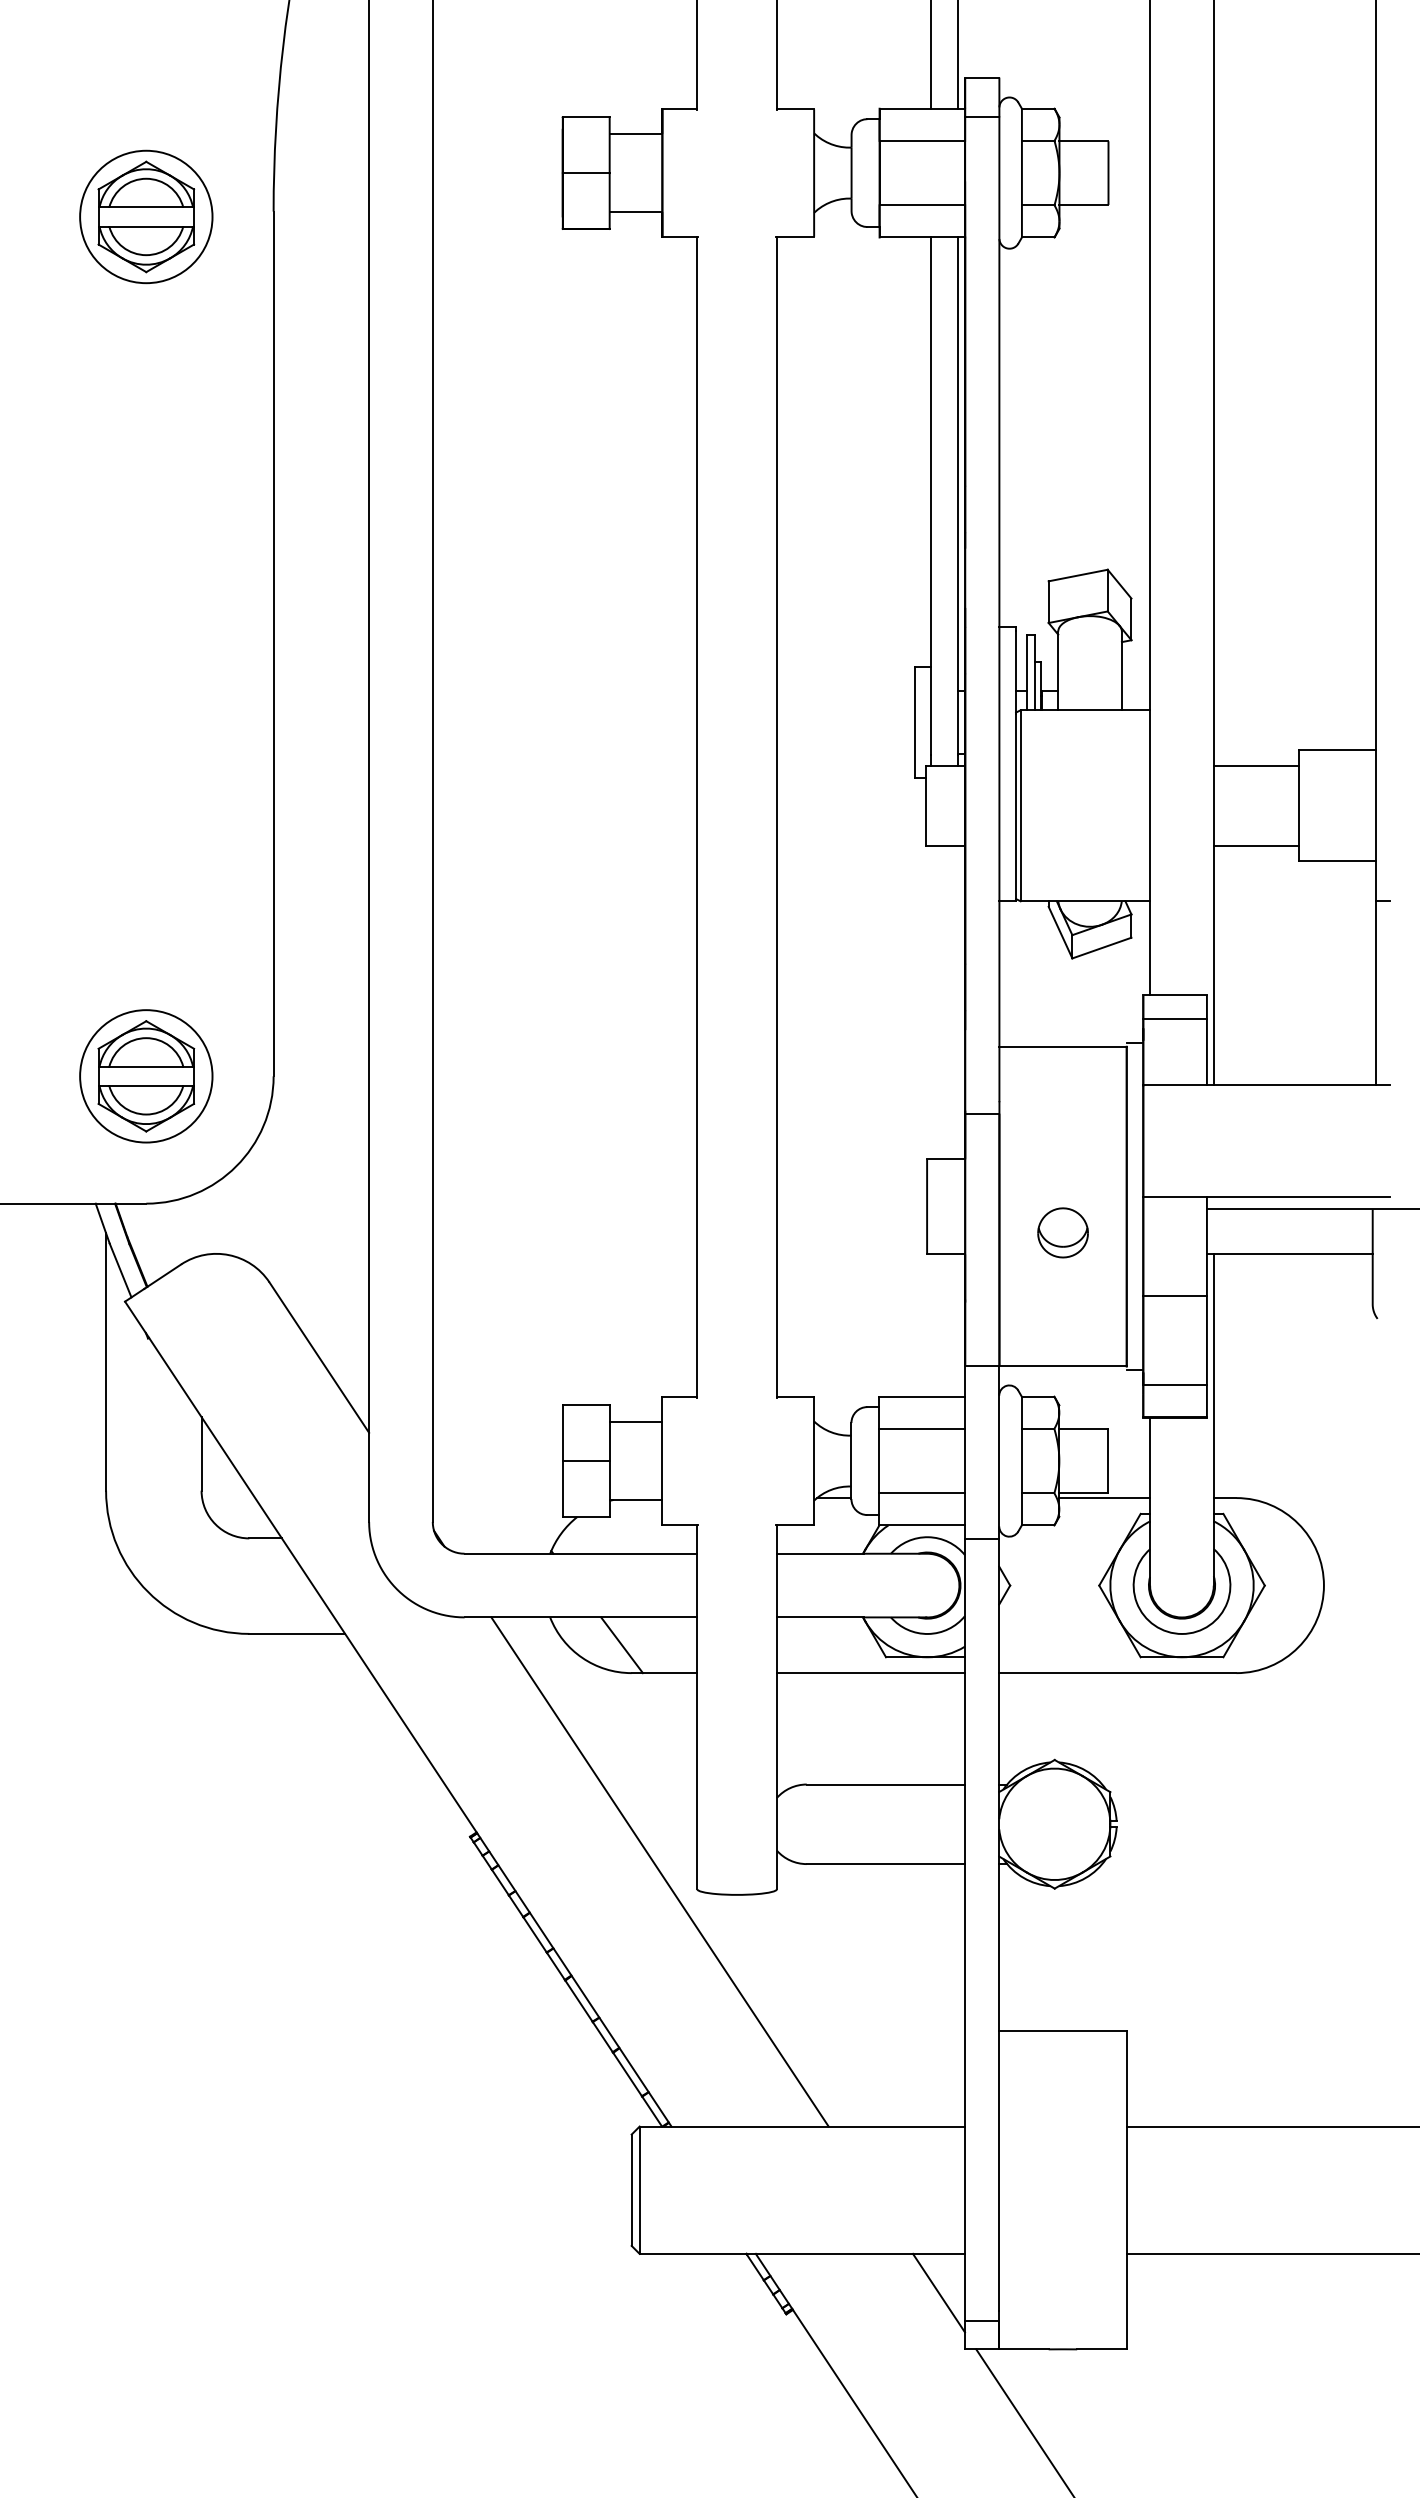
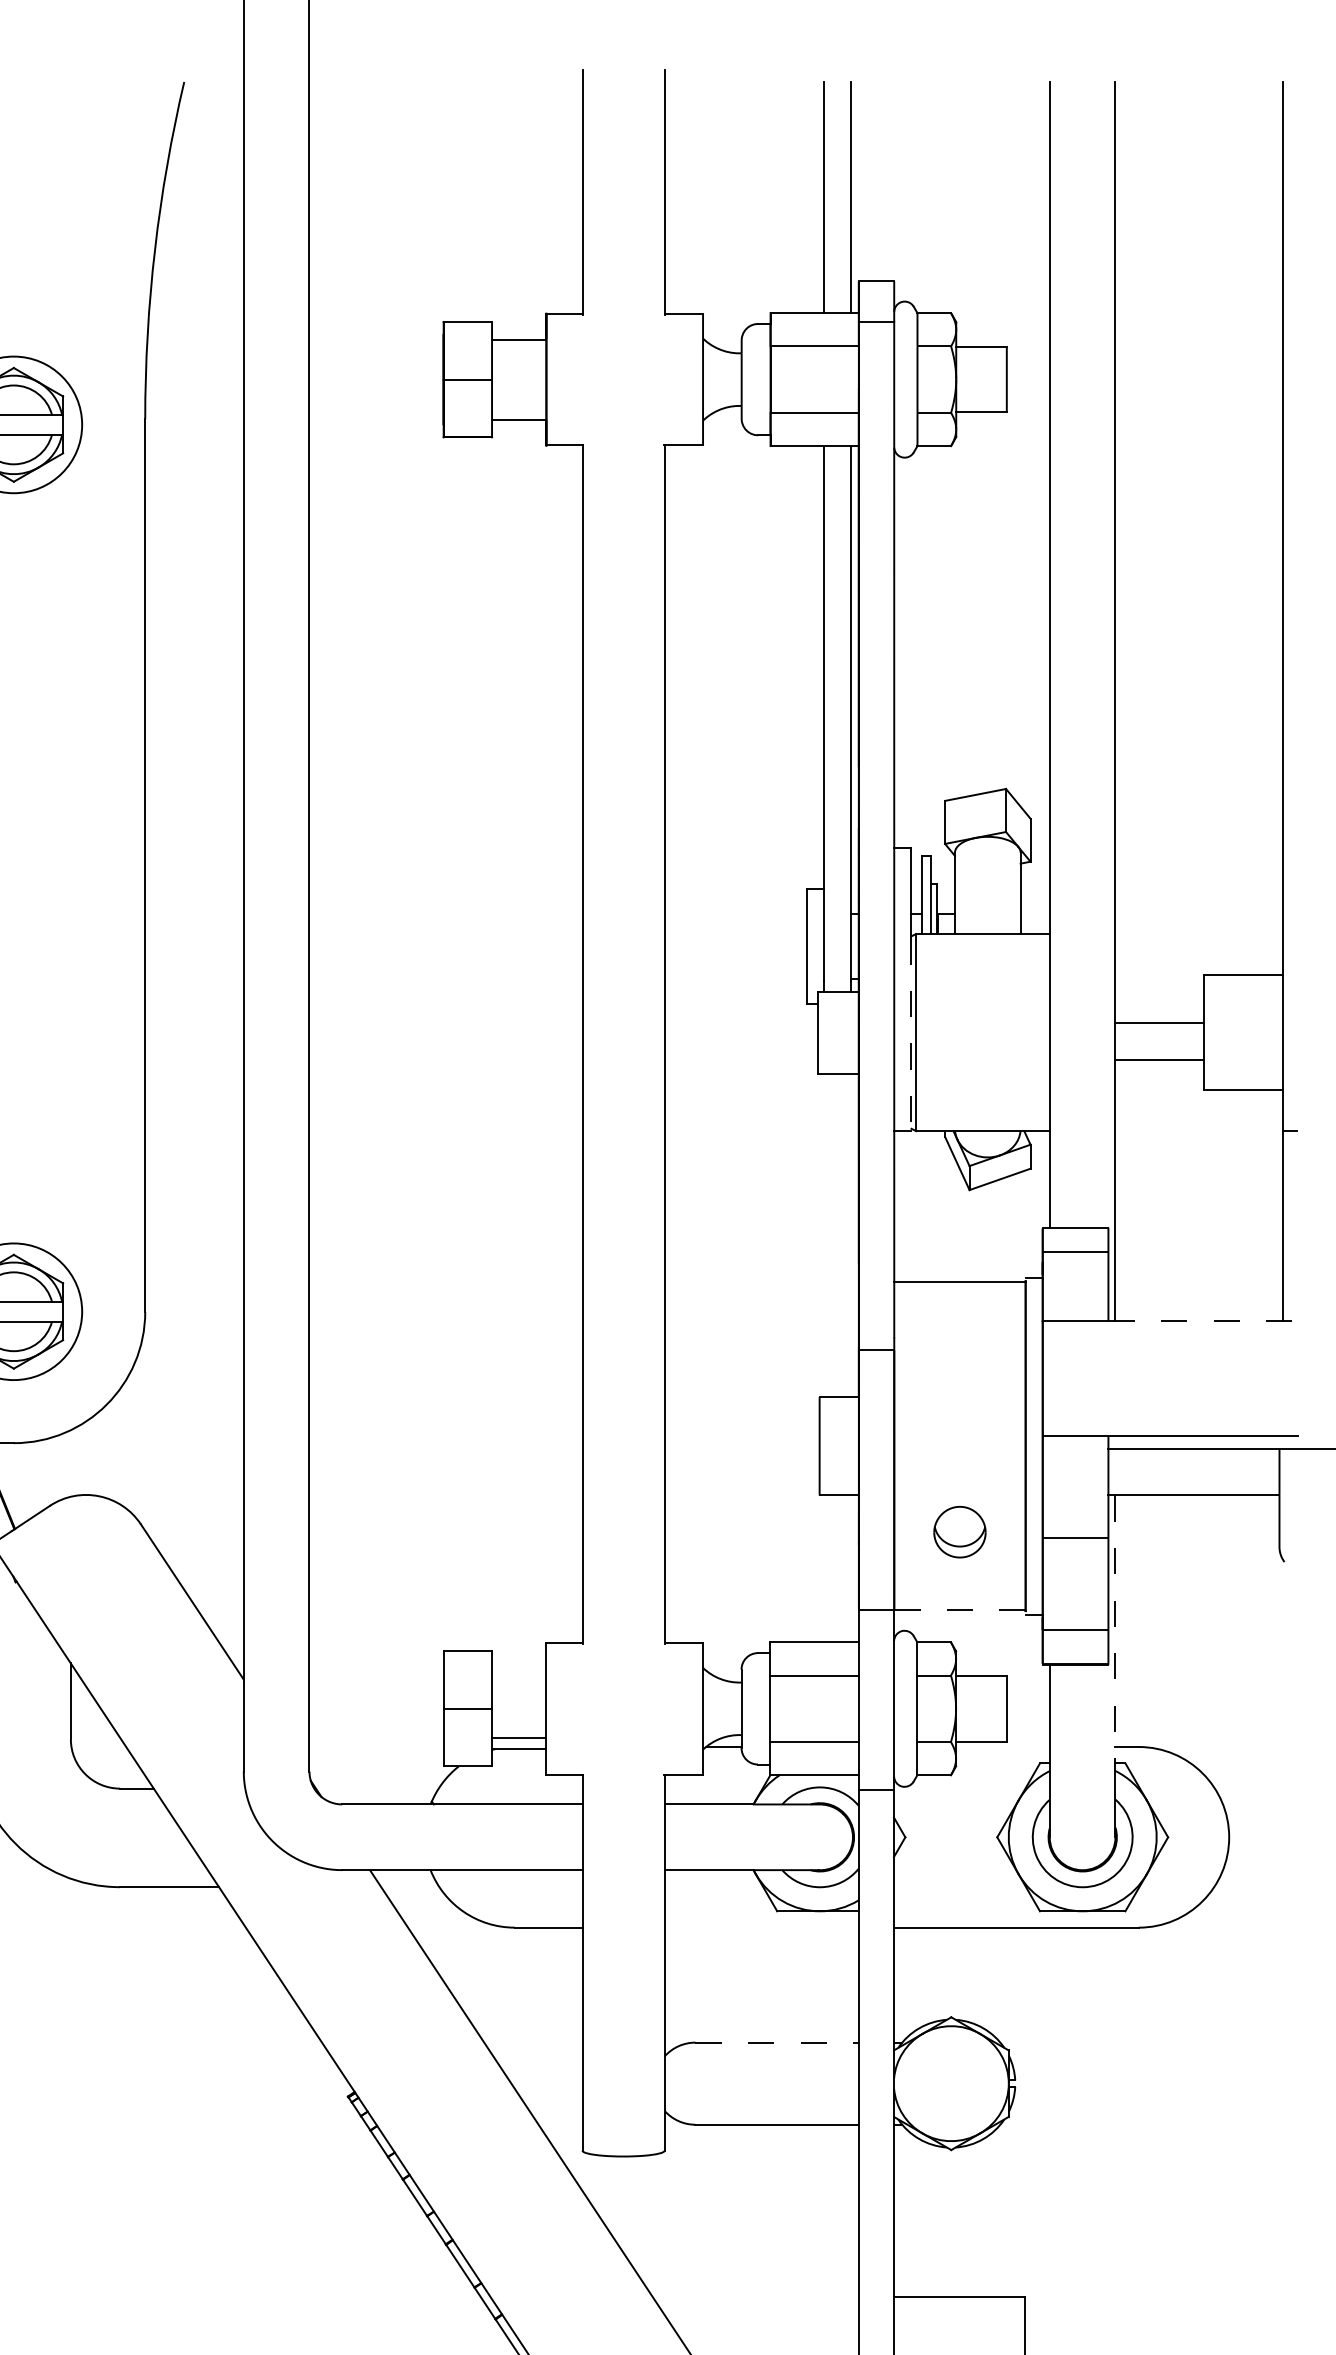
line: (1256, 766) -> (1159, 1060), moved
line: (1016, 808) -> (911, 1035), solid -> dashed
line: (1256, 845) -> (1159, 1022), moved
line: (1298, 1084) -> (1202, 1320), solid -> dashed
part: (1062, 1232) -> (959, 1531), moved
line: (1063, 1365) -> (960, 1610), solid -> dashed
line: (1213, 1388) -> (1115, 1633), solid -> dashed
line: (635, 1422) -> (518, 1738), moved
line: (1104, 1498) -> (1002, 1747), removed
line: (621, 1645) -> (504, 1899), removed
line: (870, 1673) -> (761, 1928), removed
line: (886, 1784) -> (777, 2042), solid -> dashed

